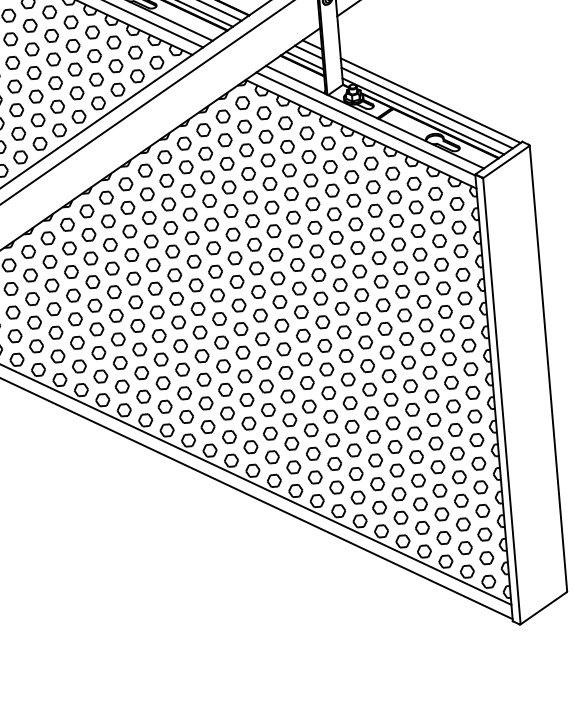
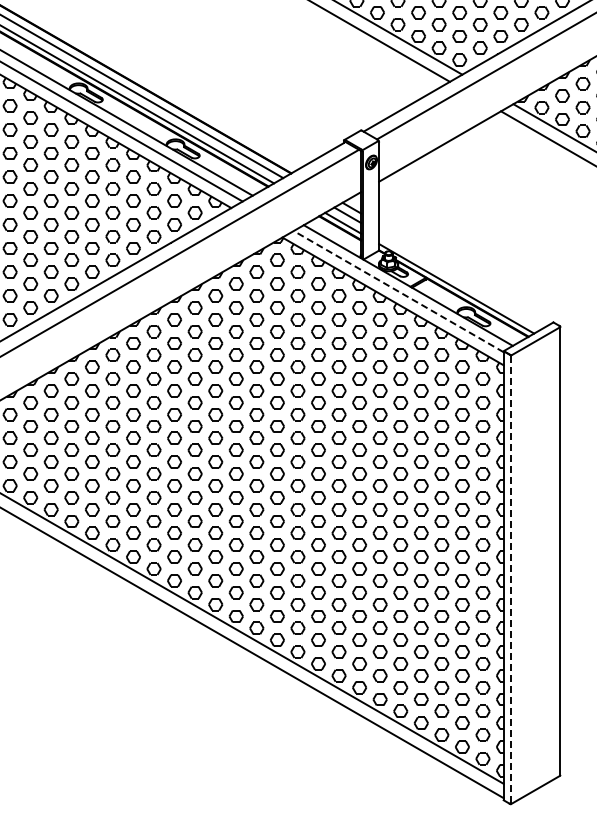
line: (430, 100) -> (465, 273), removed
line: (427, 107) -> (461, 280), removed
line: (365, 123) -> (398, 291), solid -> dashed
line: (502, 401) -> (511, 580), solid -> dashed

